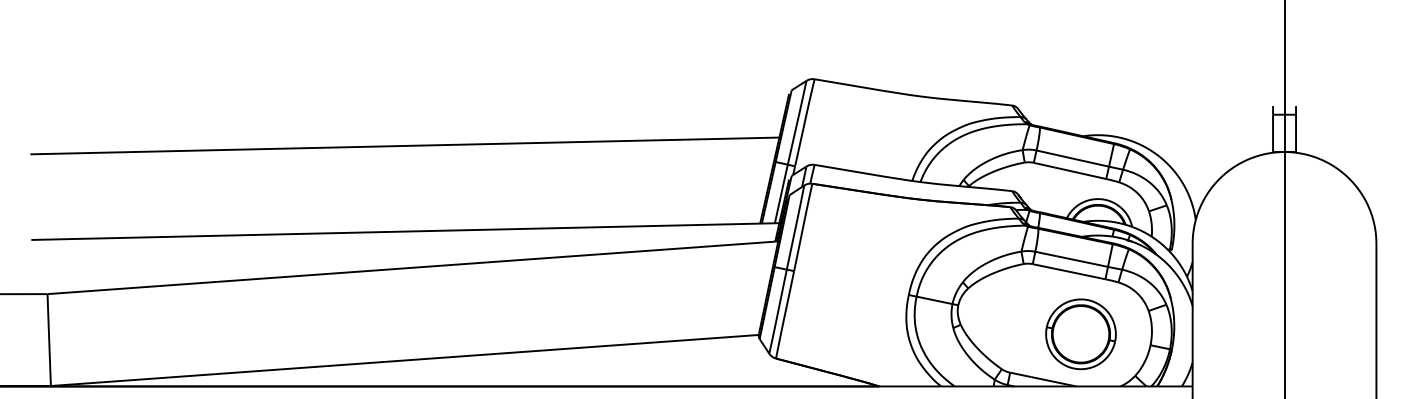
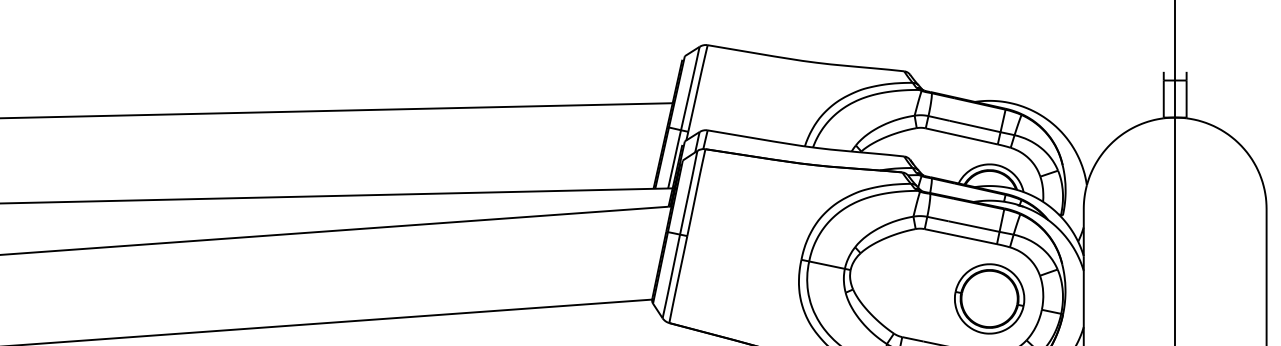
part: (1080, 334) -> (989, 299), moved

